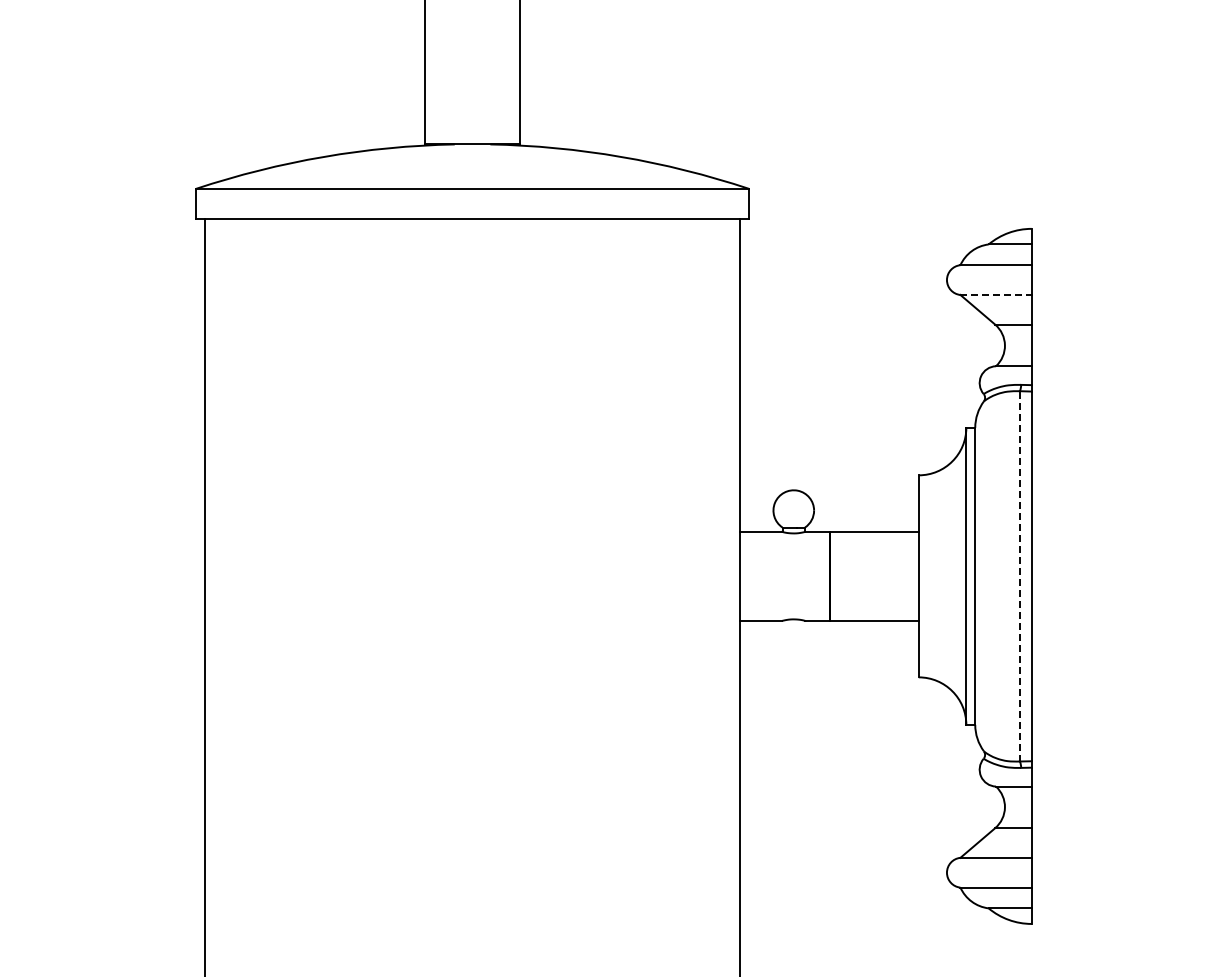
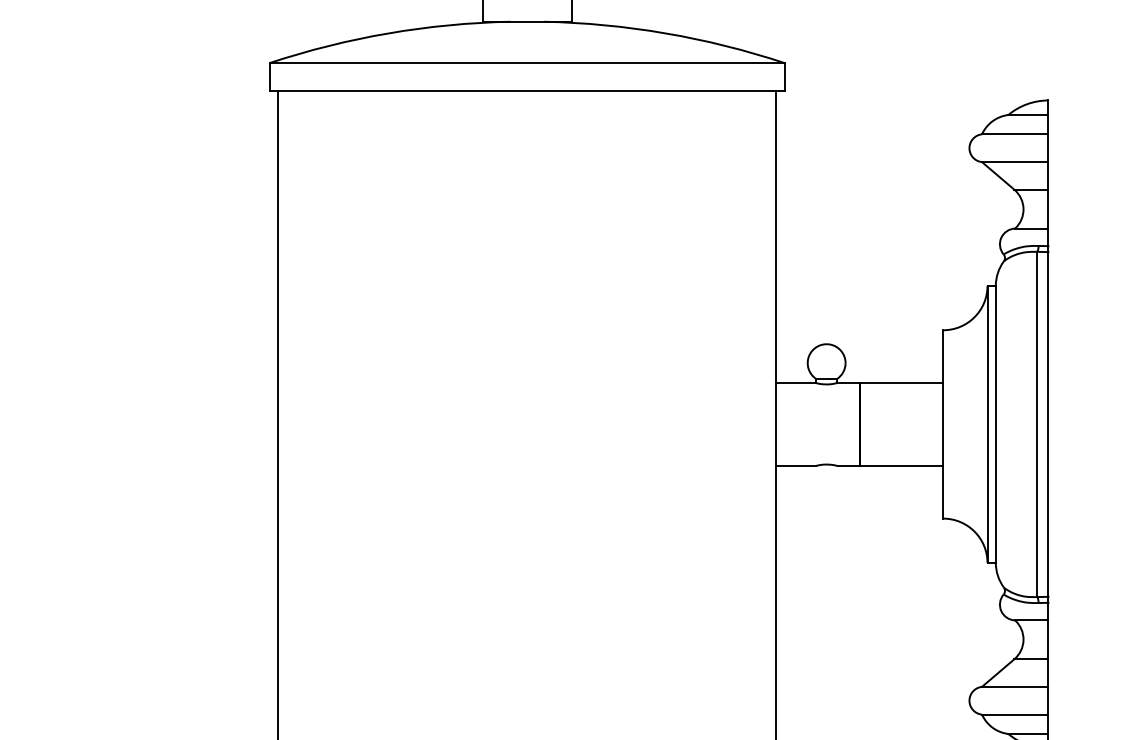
line: (996, 294) -> (1015, 161), dashed -> solid
line: (1019, 575) -> (1037, 423), dashed -> solid

